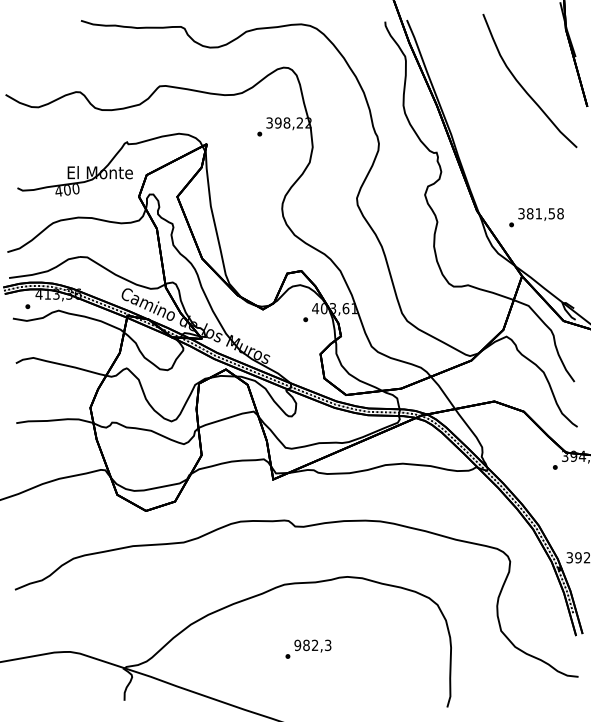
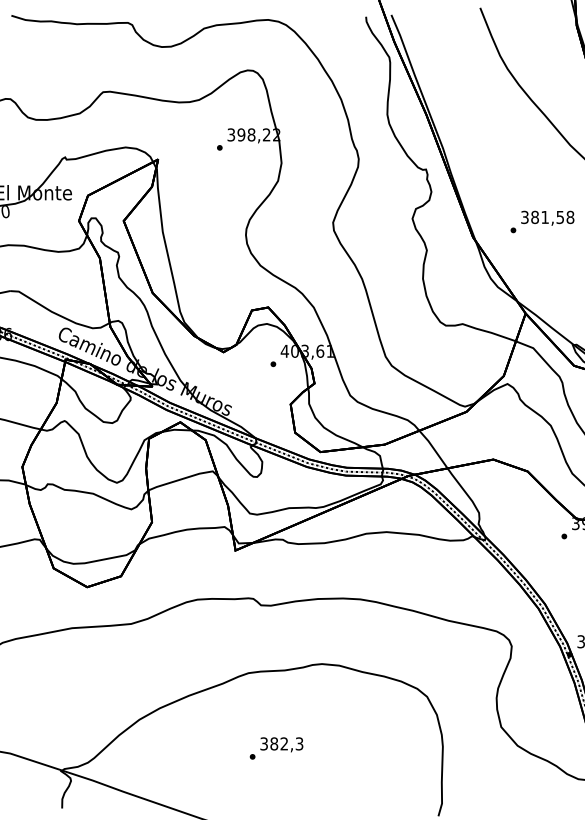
text: (536, 217) -> (542, 221), moved
text: (297, 644) -> (263, 742), 982,3 -> 382,3

